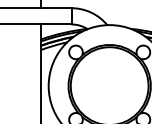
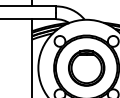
part: (109, 85) -> (86, 67), added

